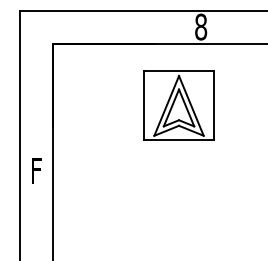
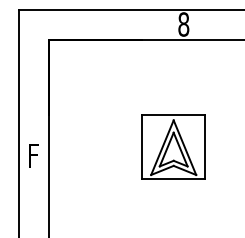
part: (178, 105) -> (173, 147), moved

